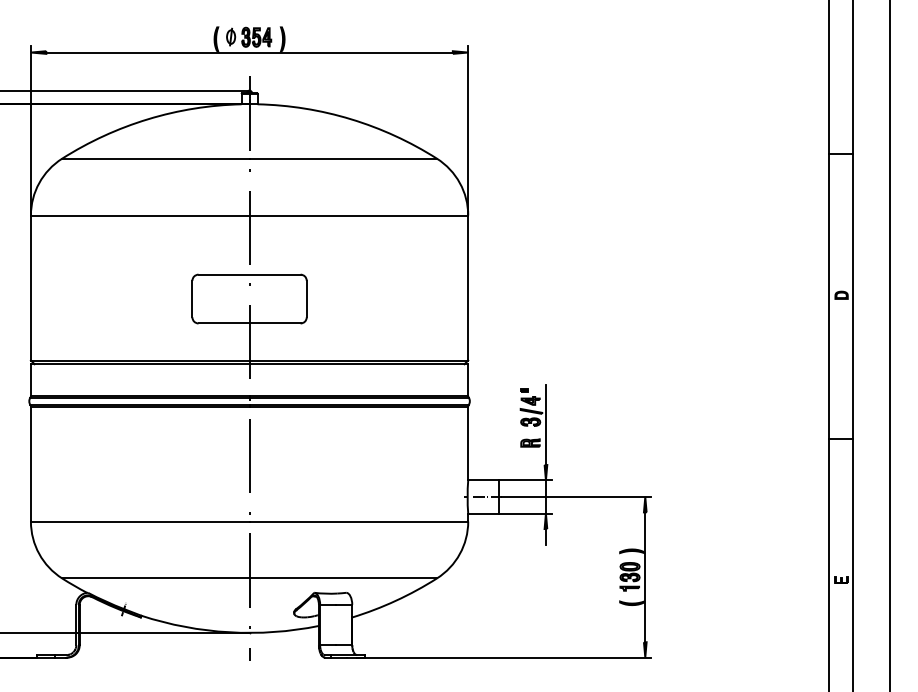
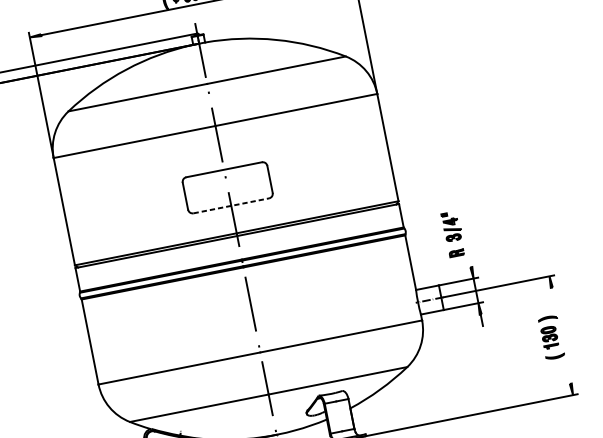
line: (250, 323) -> (231, 205), solid -> dashed
line: (545, 425) -> (465, 238), removed
line: (645, 577) -> (561, 335), removed

